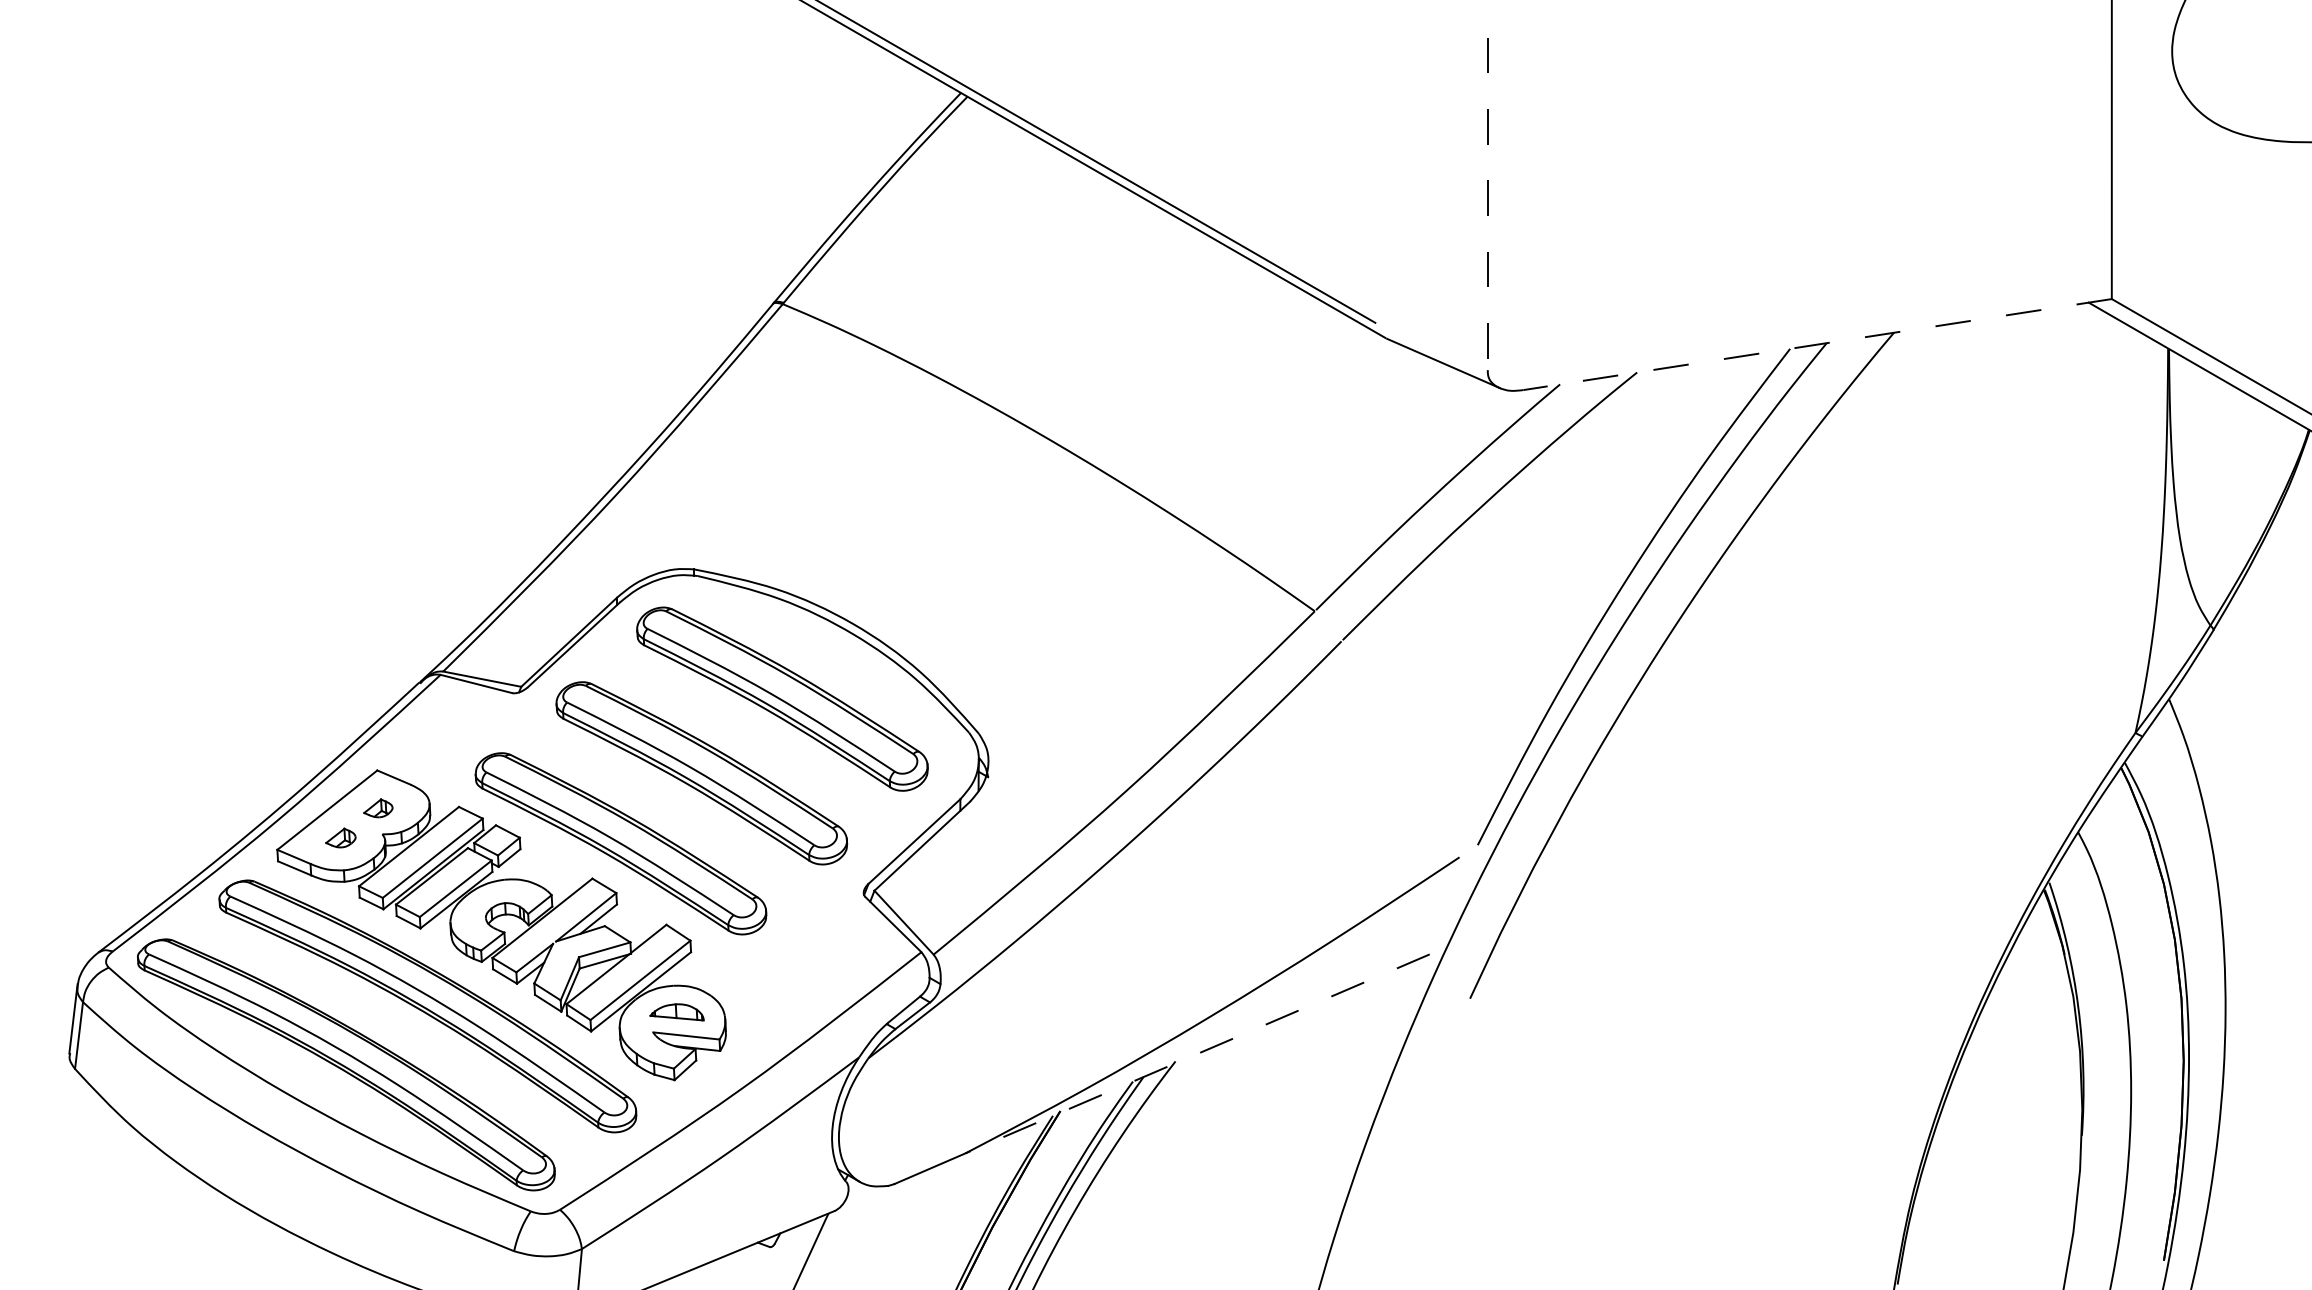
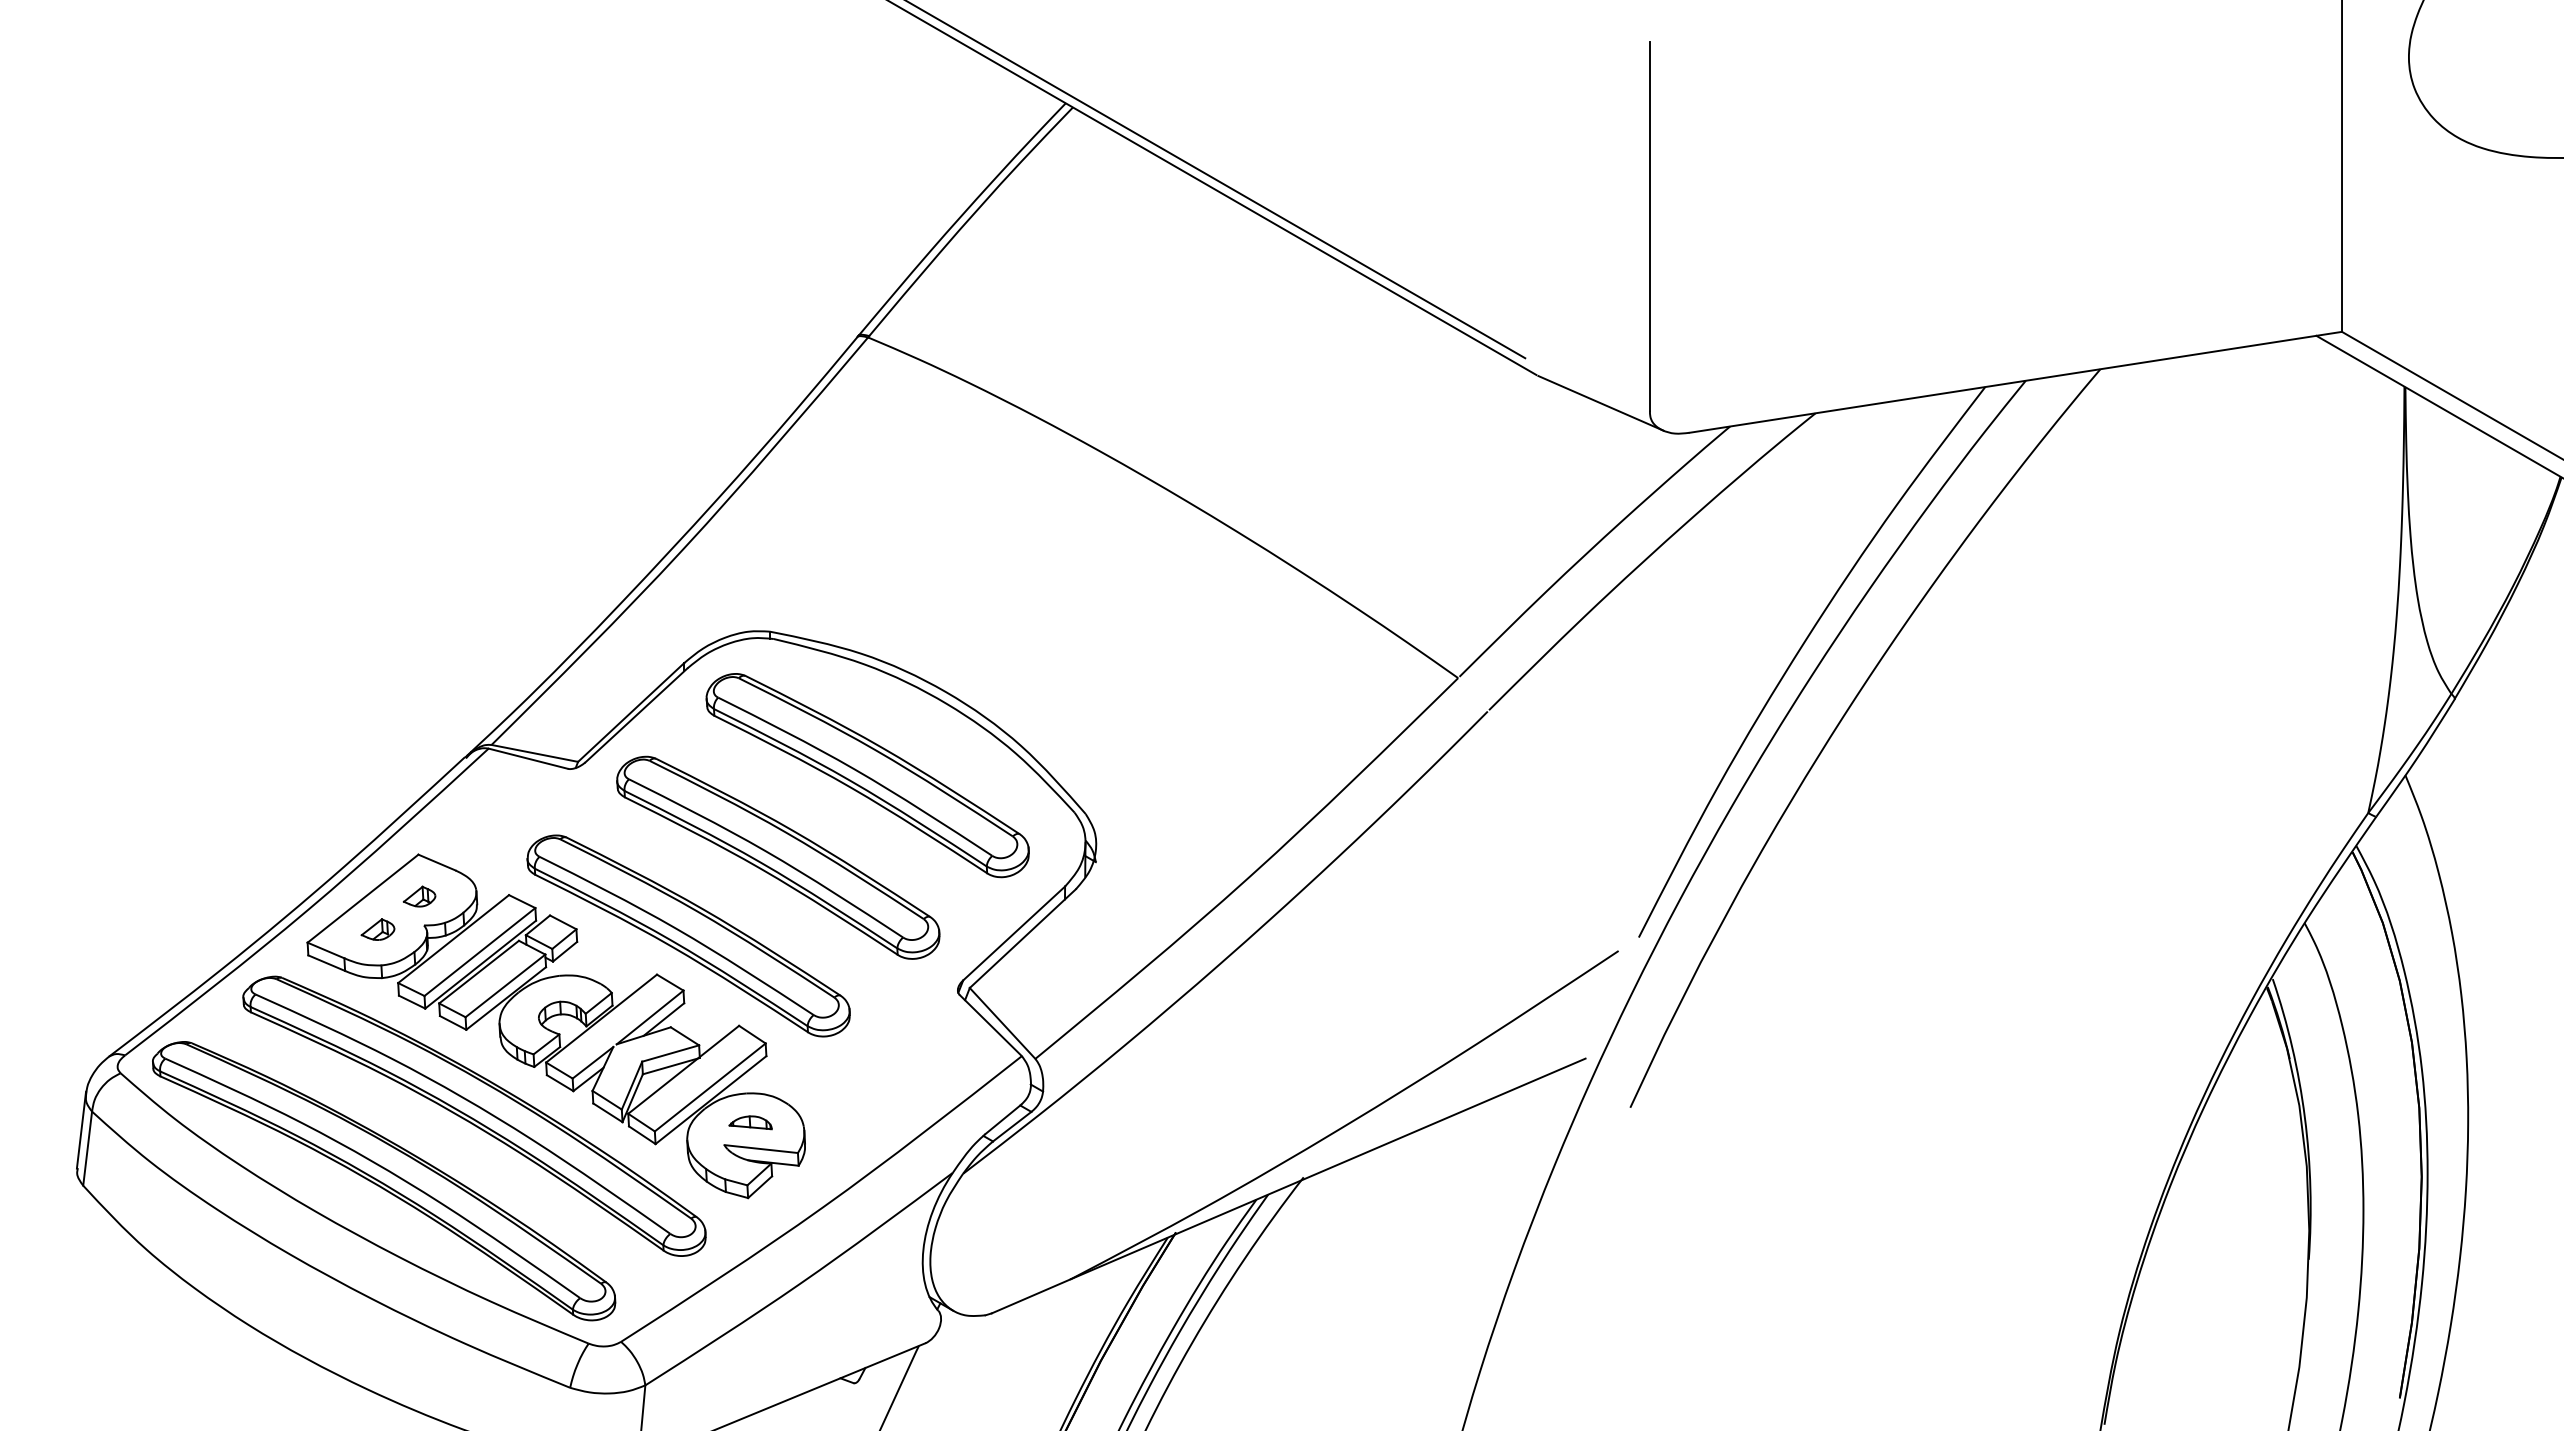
line: (1487, 204) -> (1649, 226), dashed -> solid
line: (1817, 344) -> (2015, 382), dashed -> solid
part: (676, 1011) -> (750, 1121), size x0.71
line: (1197, 1054) -> (1328, 1169), dashed -> solid

